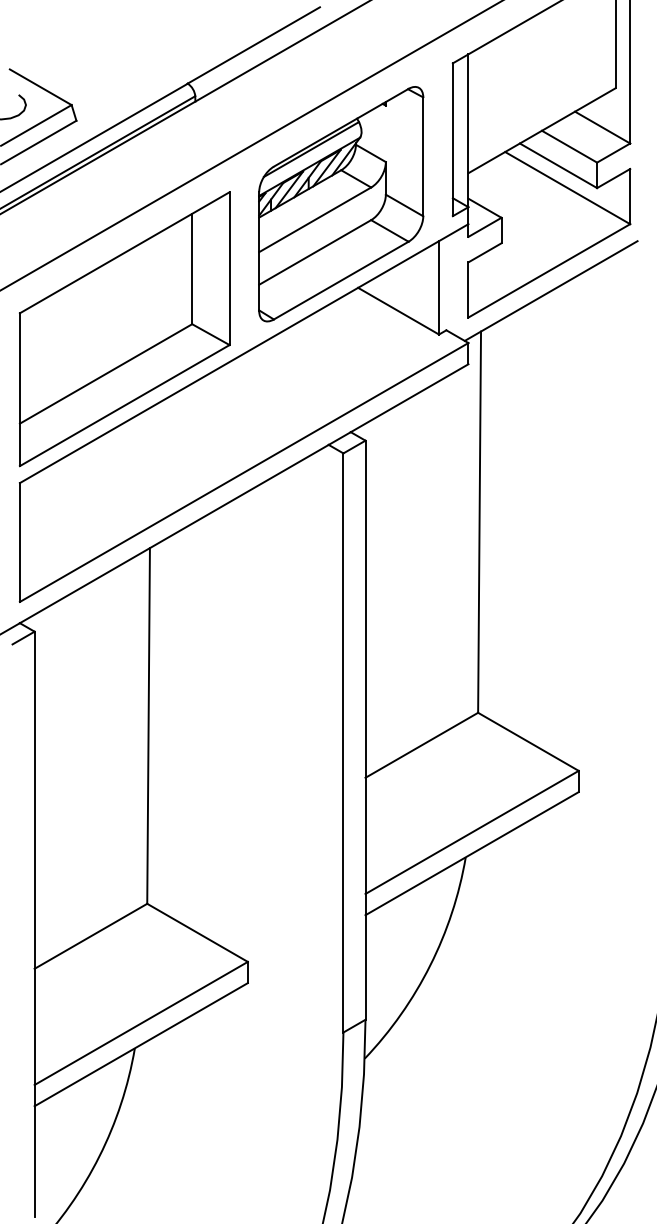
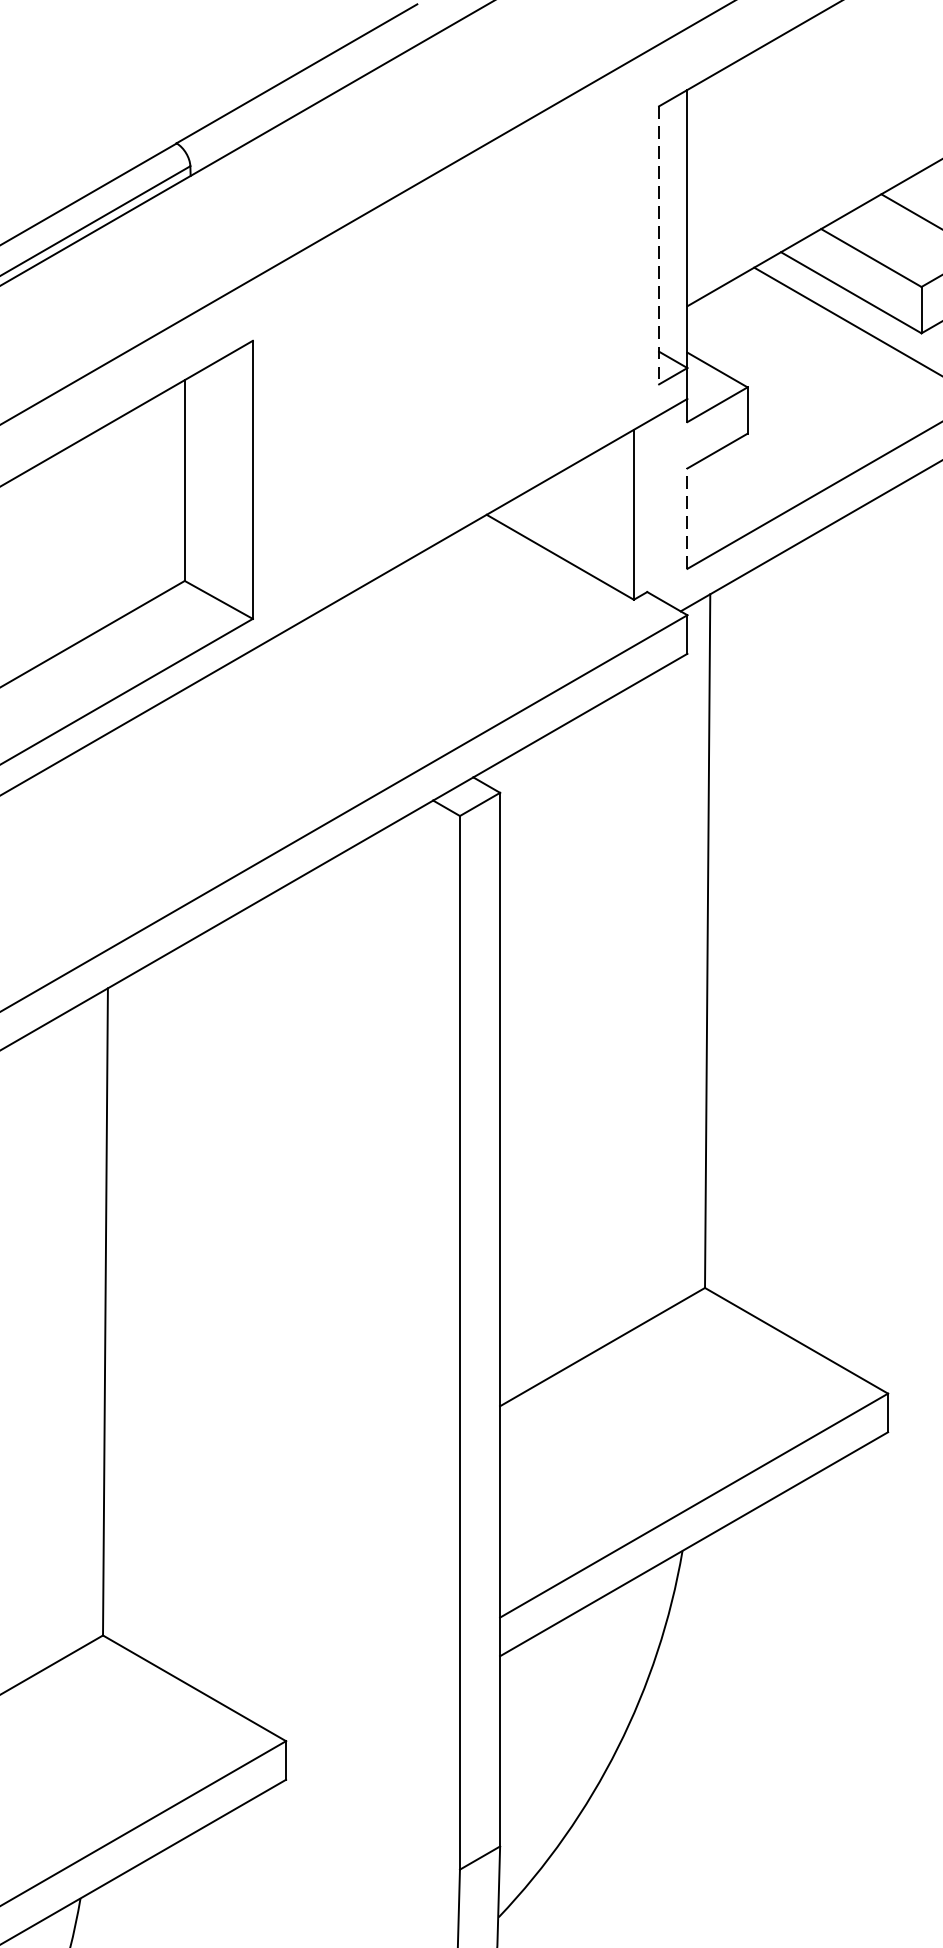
line: (452, 140) -> (658, 246), solid -> dashed
part: (341, 204) -> (456, 363), removed
line: (468, 289) -> (687, 517), solid -> dashed

